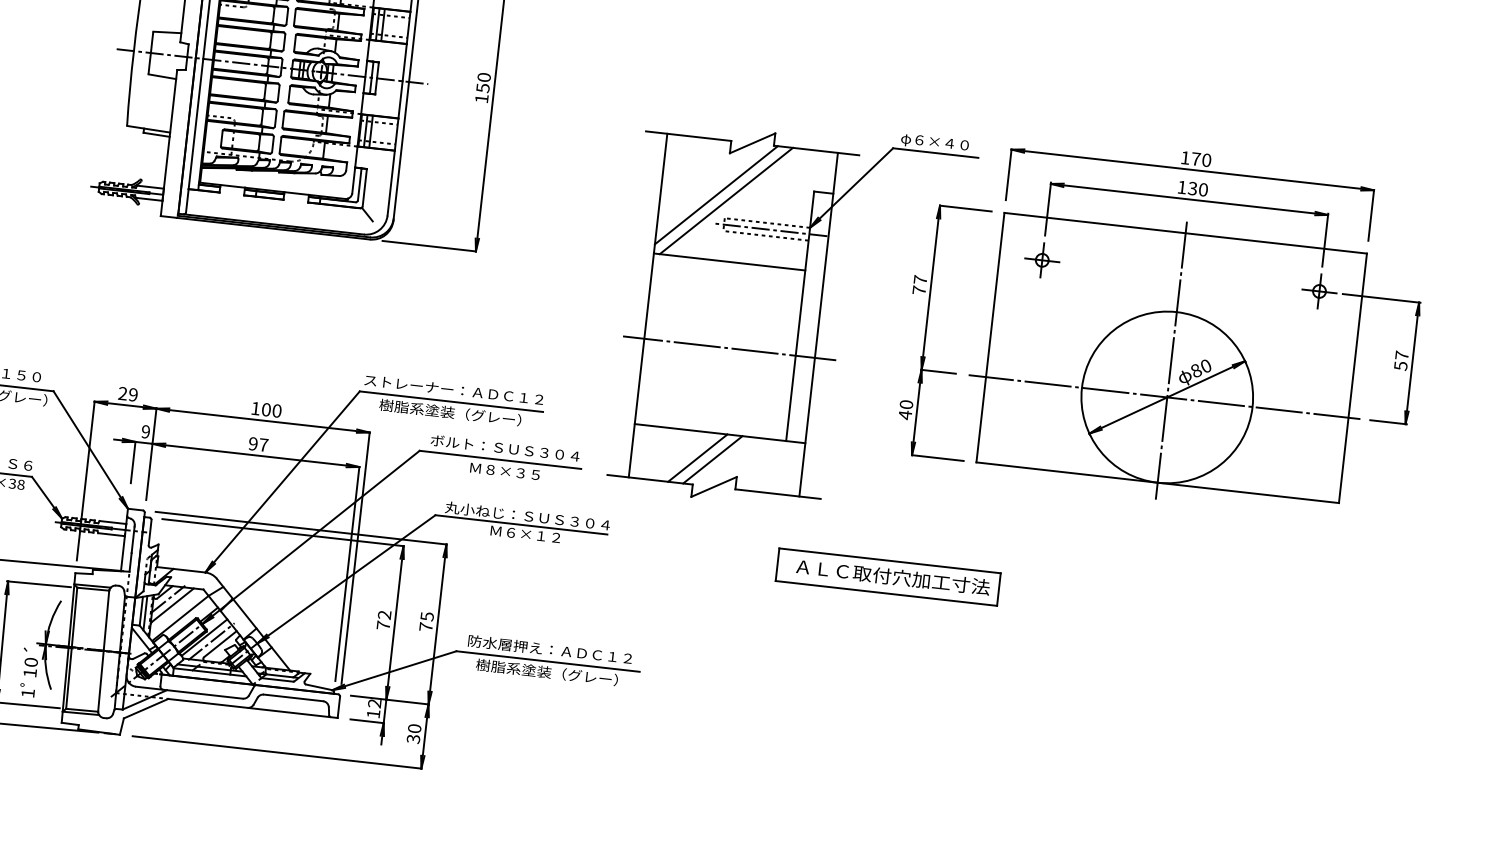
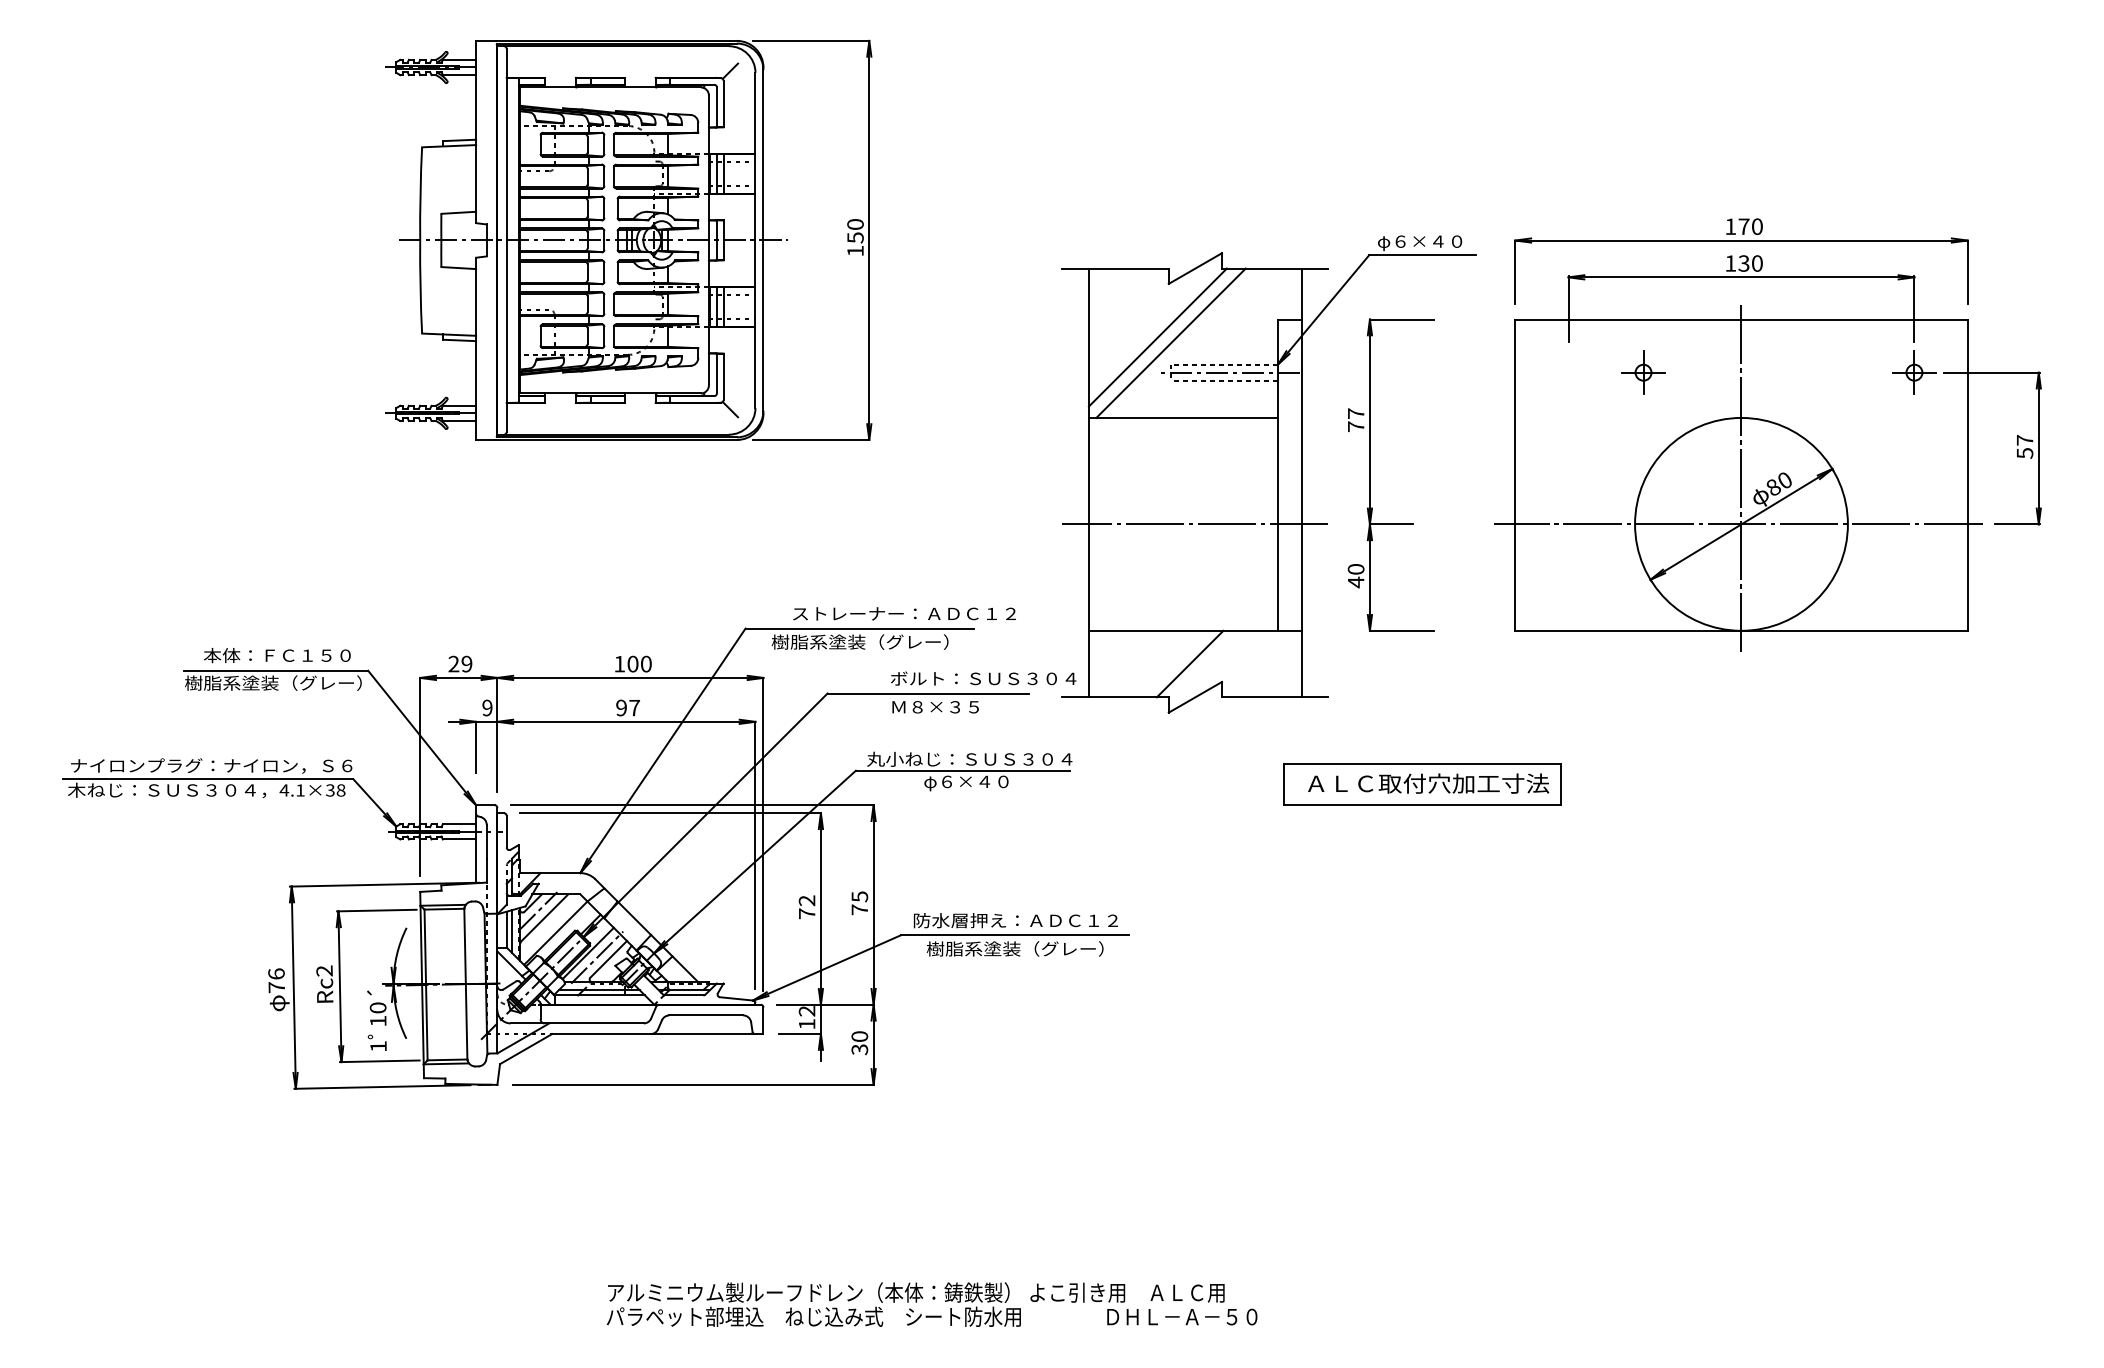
part: (1042, 260) -> (1643, 372), moved
part: (926, 329) -> (1370, 474), moved
text: (454, 389) -> (904, 613), moved
text: (505, 448) -> (983, 678), moved
line: (697, 457) -> (1171, 663), removed
text: (524, 535) -> (968, 783), Ｍ６×１２ -> φ６×４０

